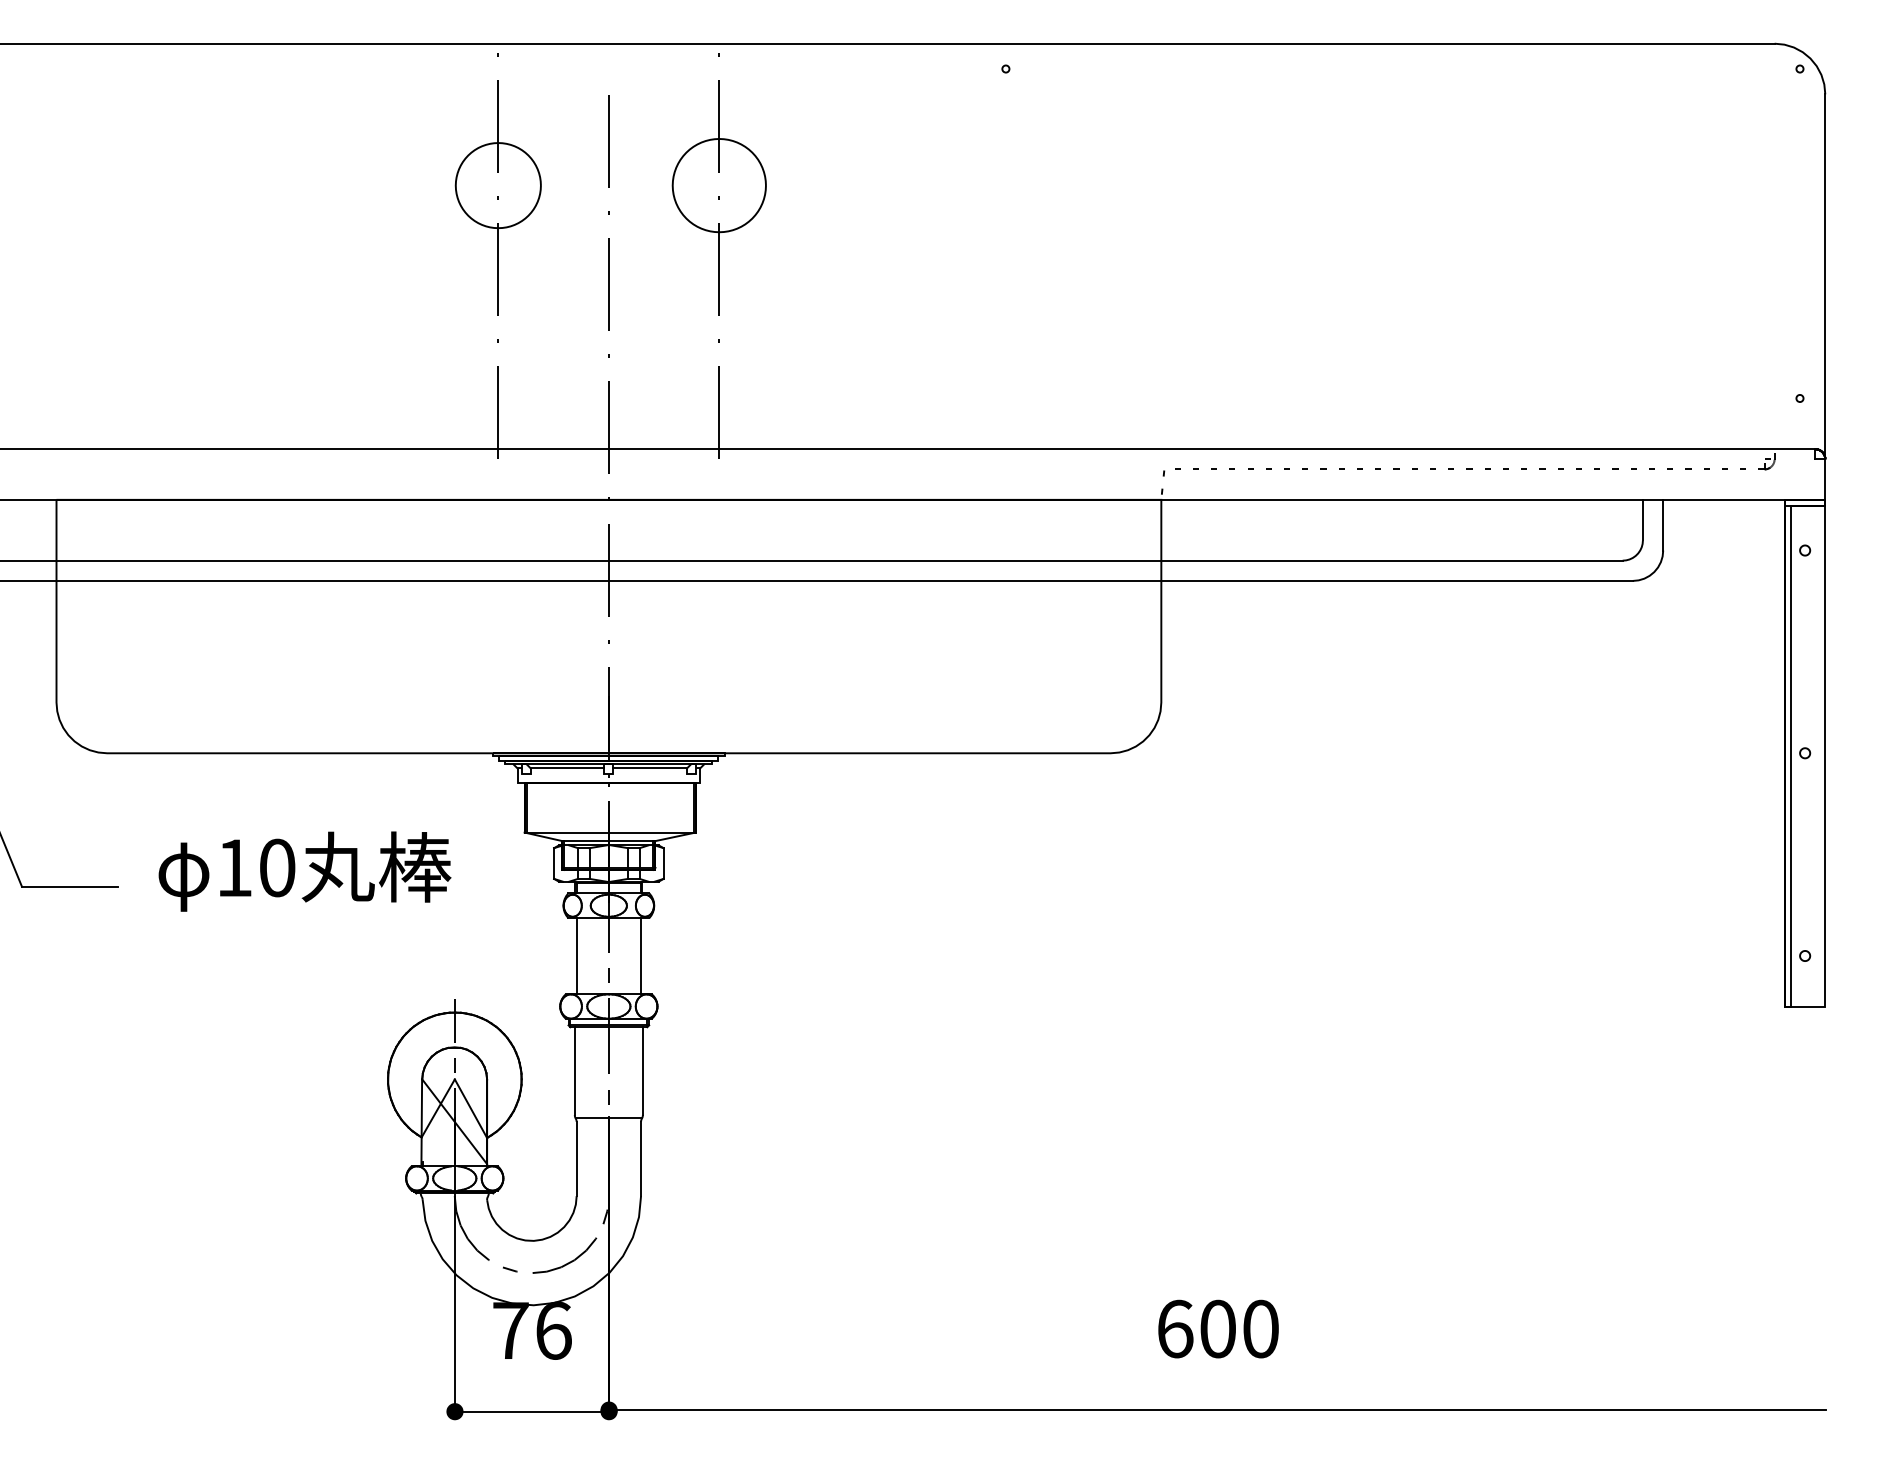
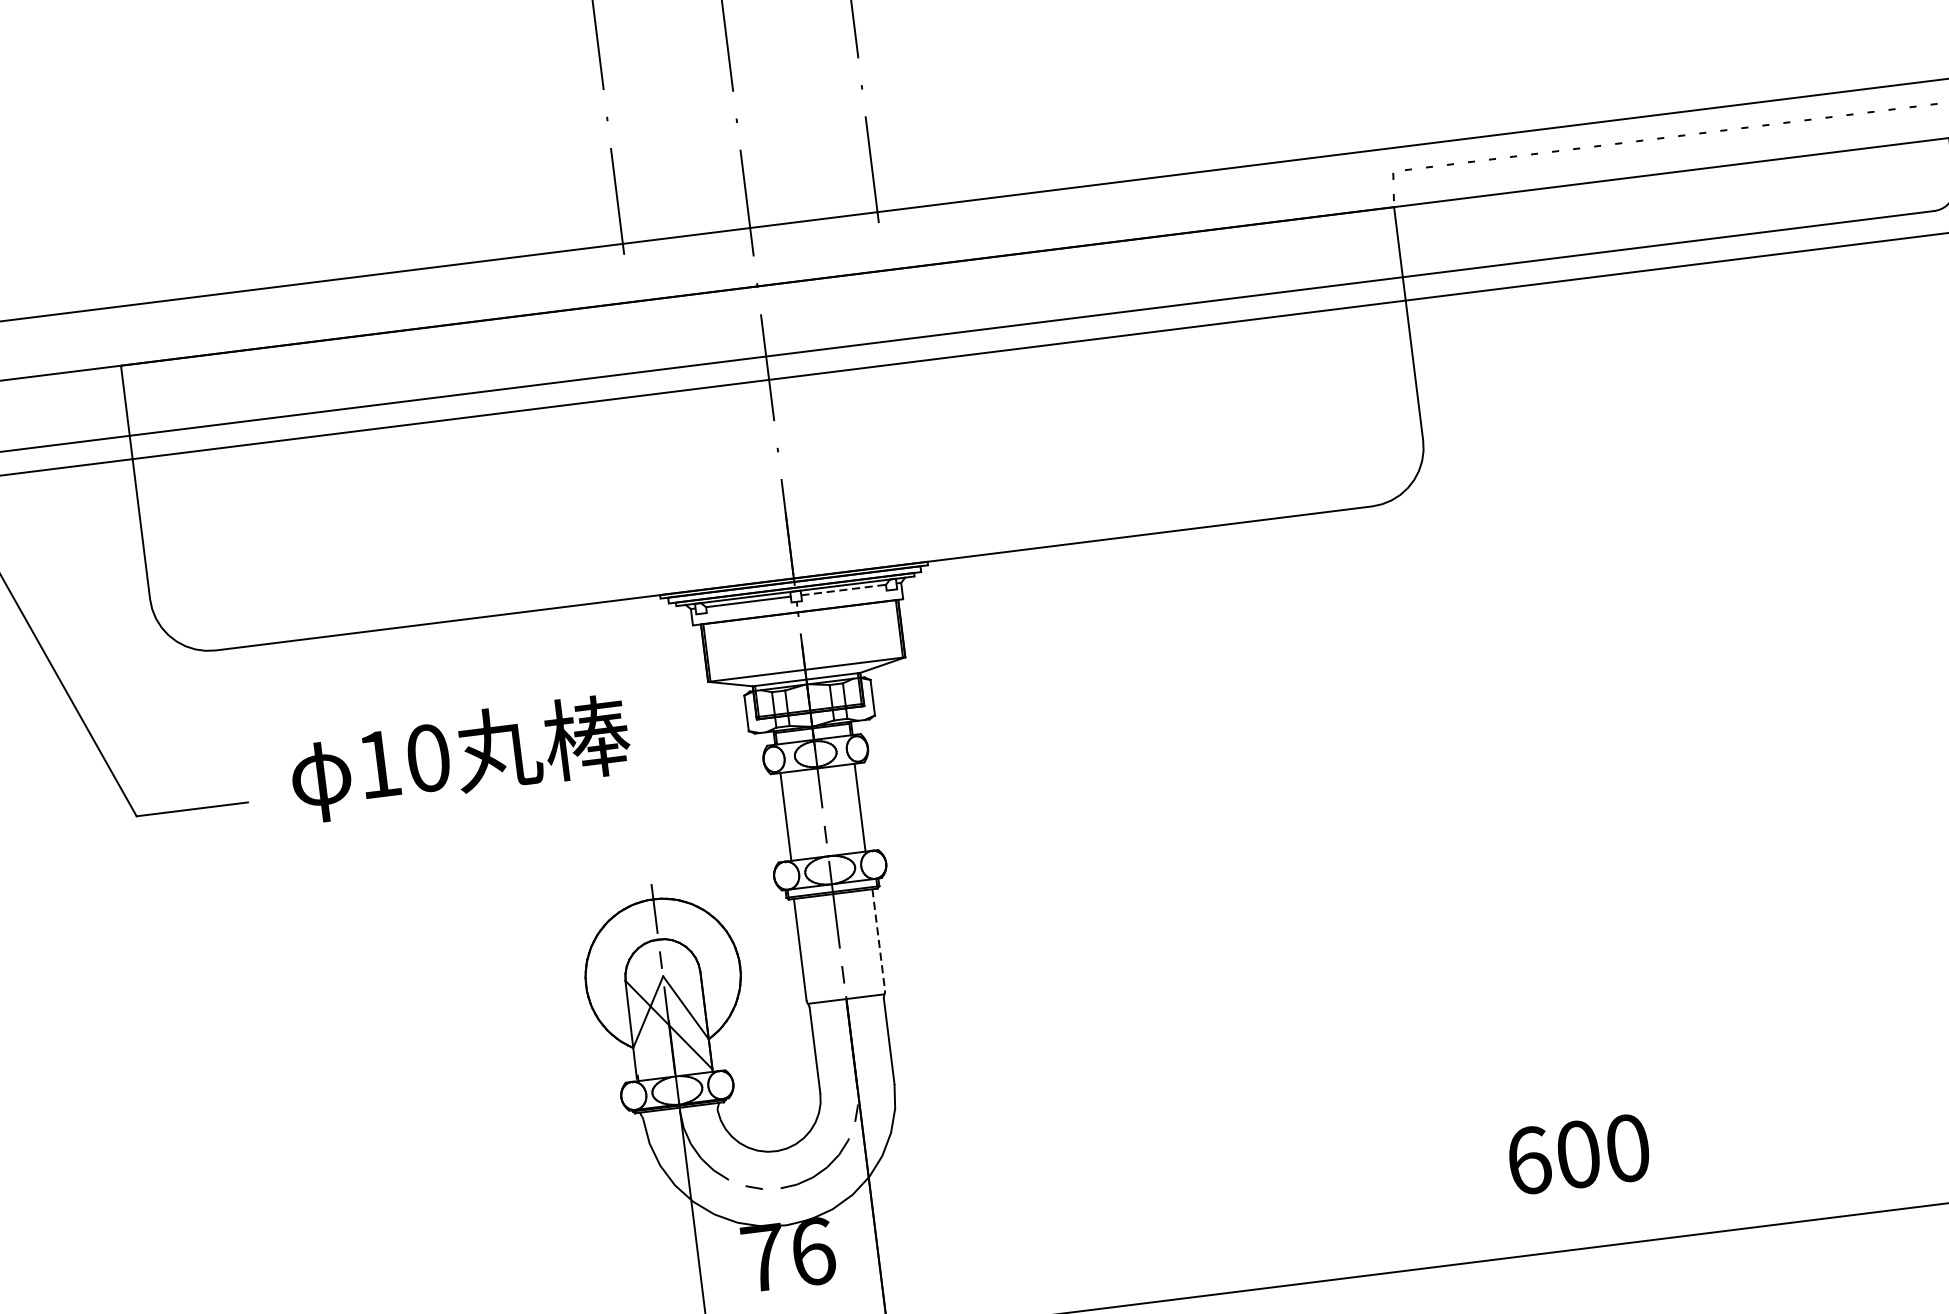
line: (650, 768) -> (844, 590), solid -> dashed
line: (642, 1071) -> (878, 940), solid -> dashed

